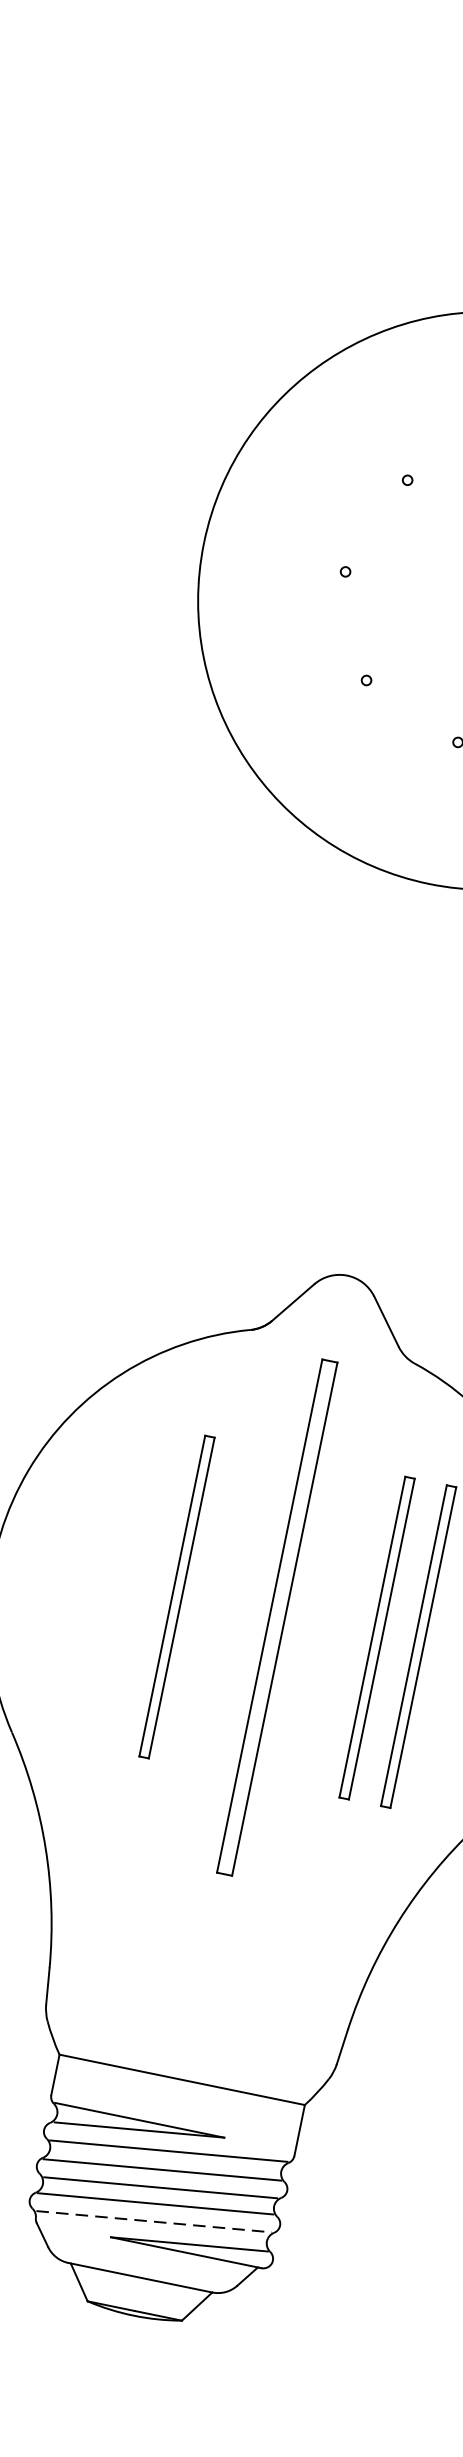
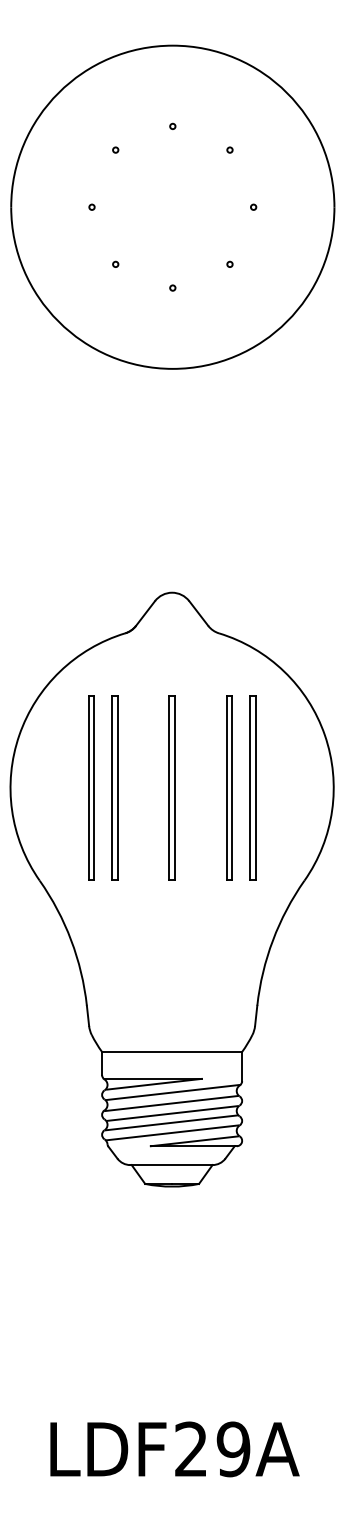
part: (136, 1587) -> (91, 787), added
part: (276, 1616) -> (171, 787), size x0.62
line: (155, 2221) -> (173, 1132), dashed -> solid

